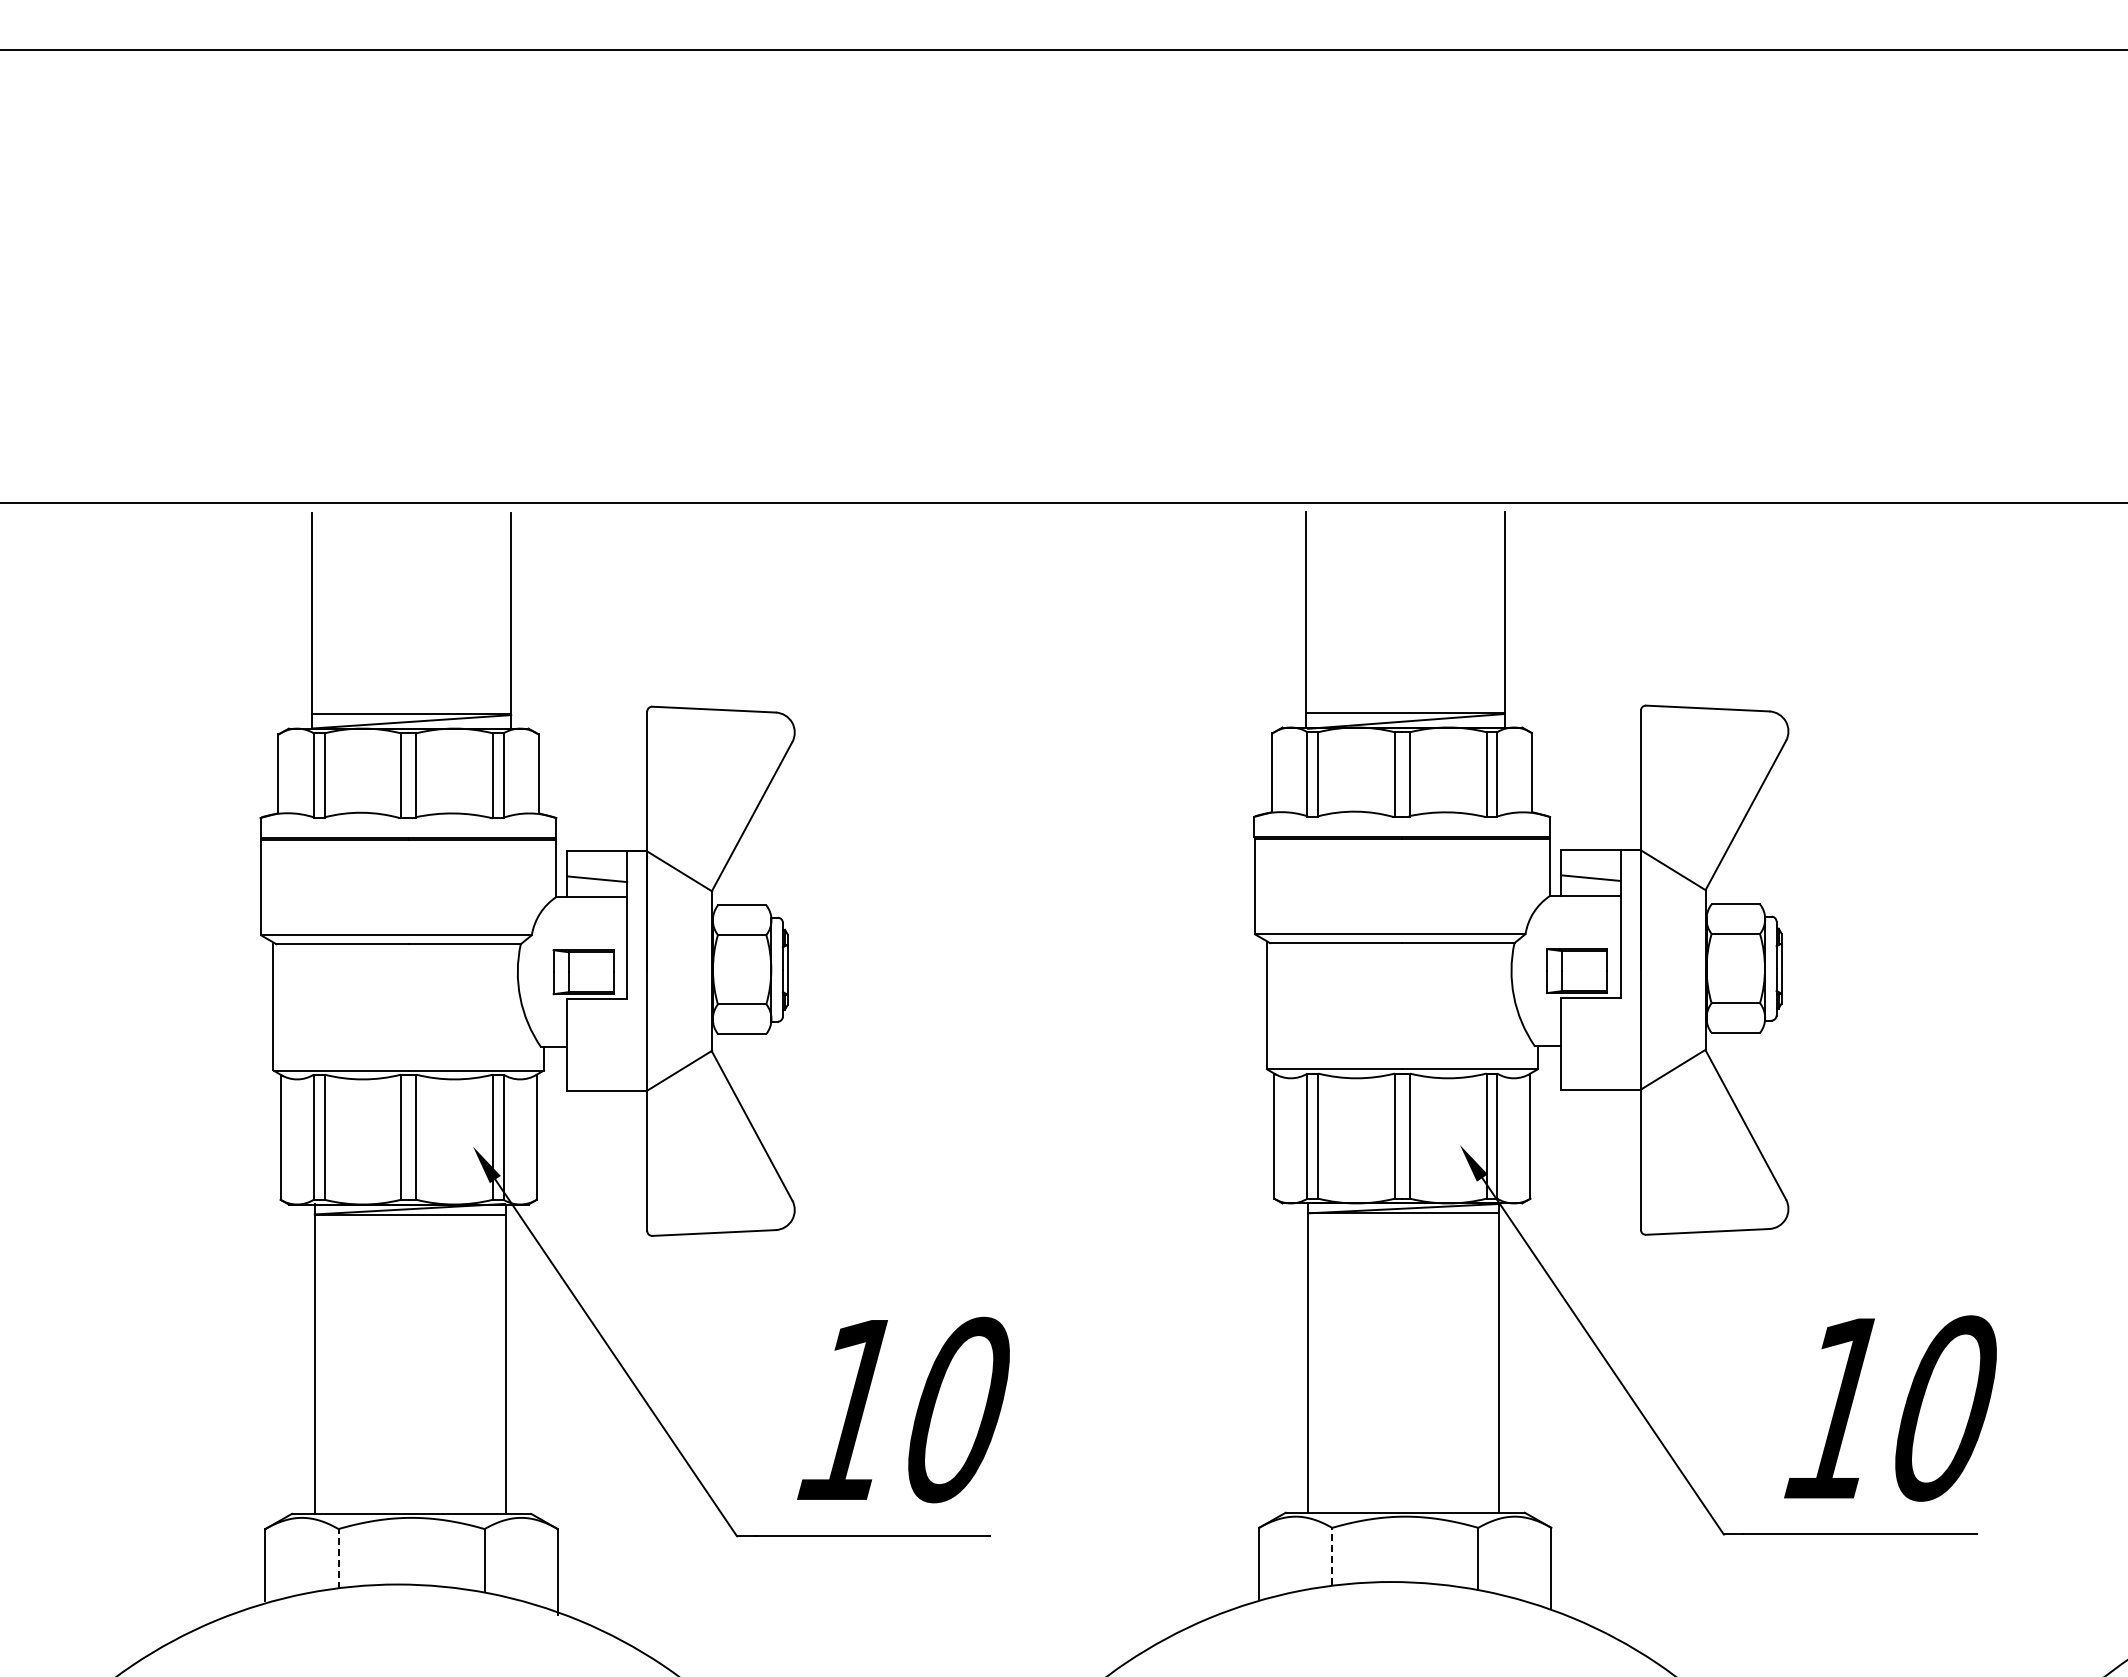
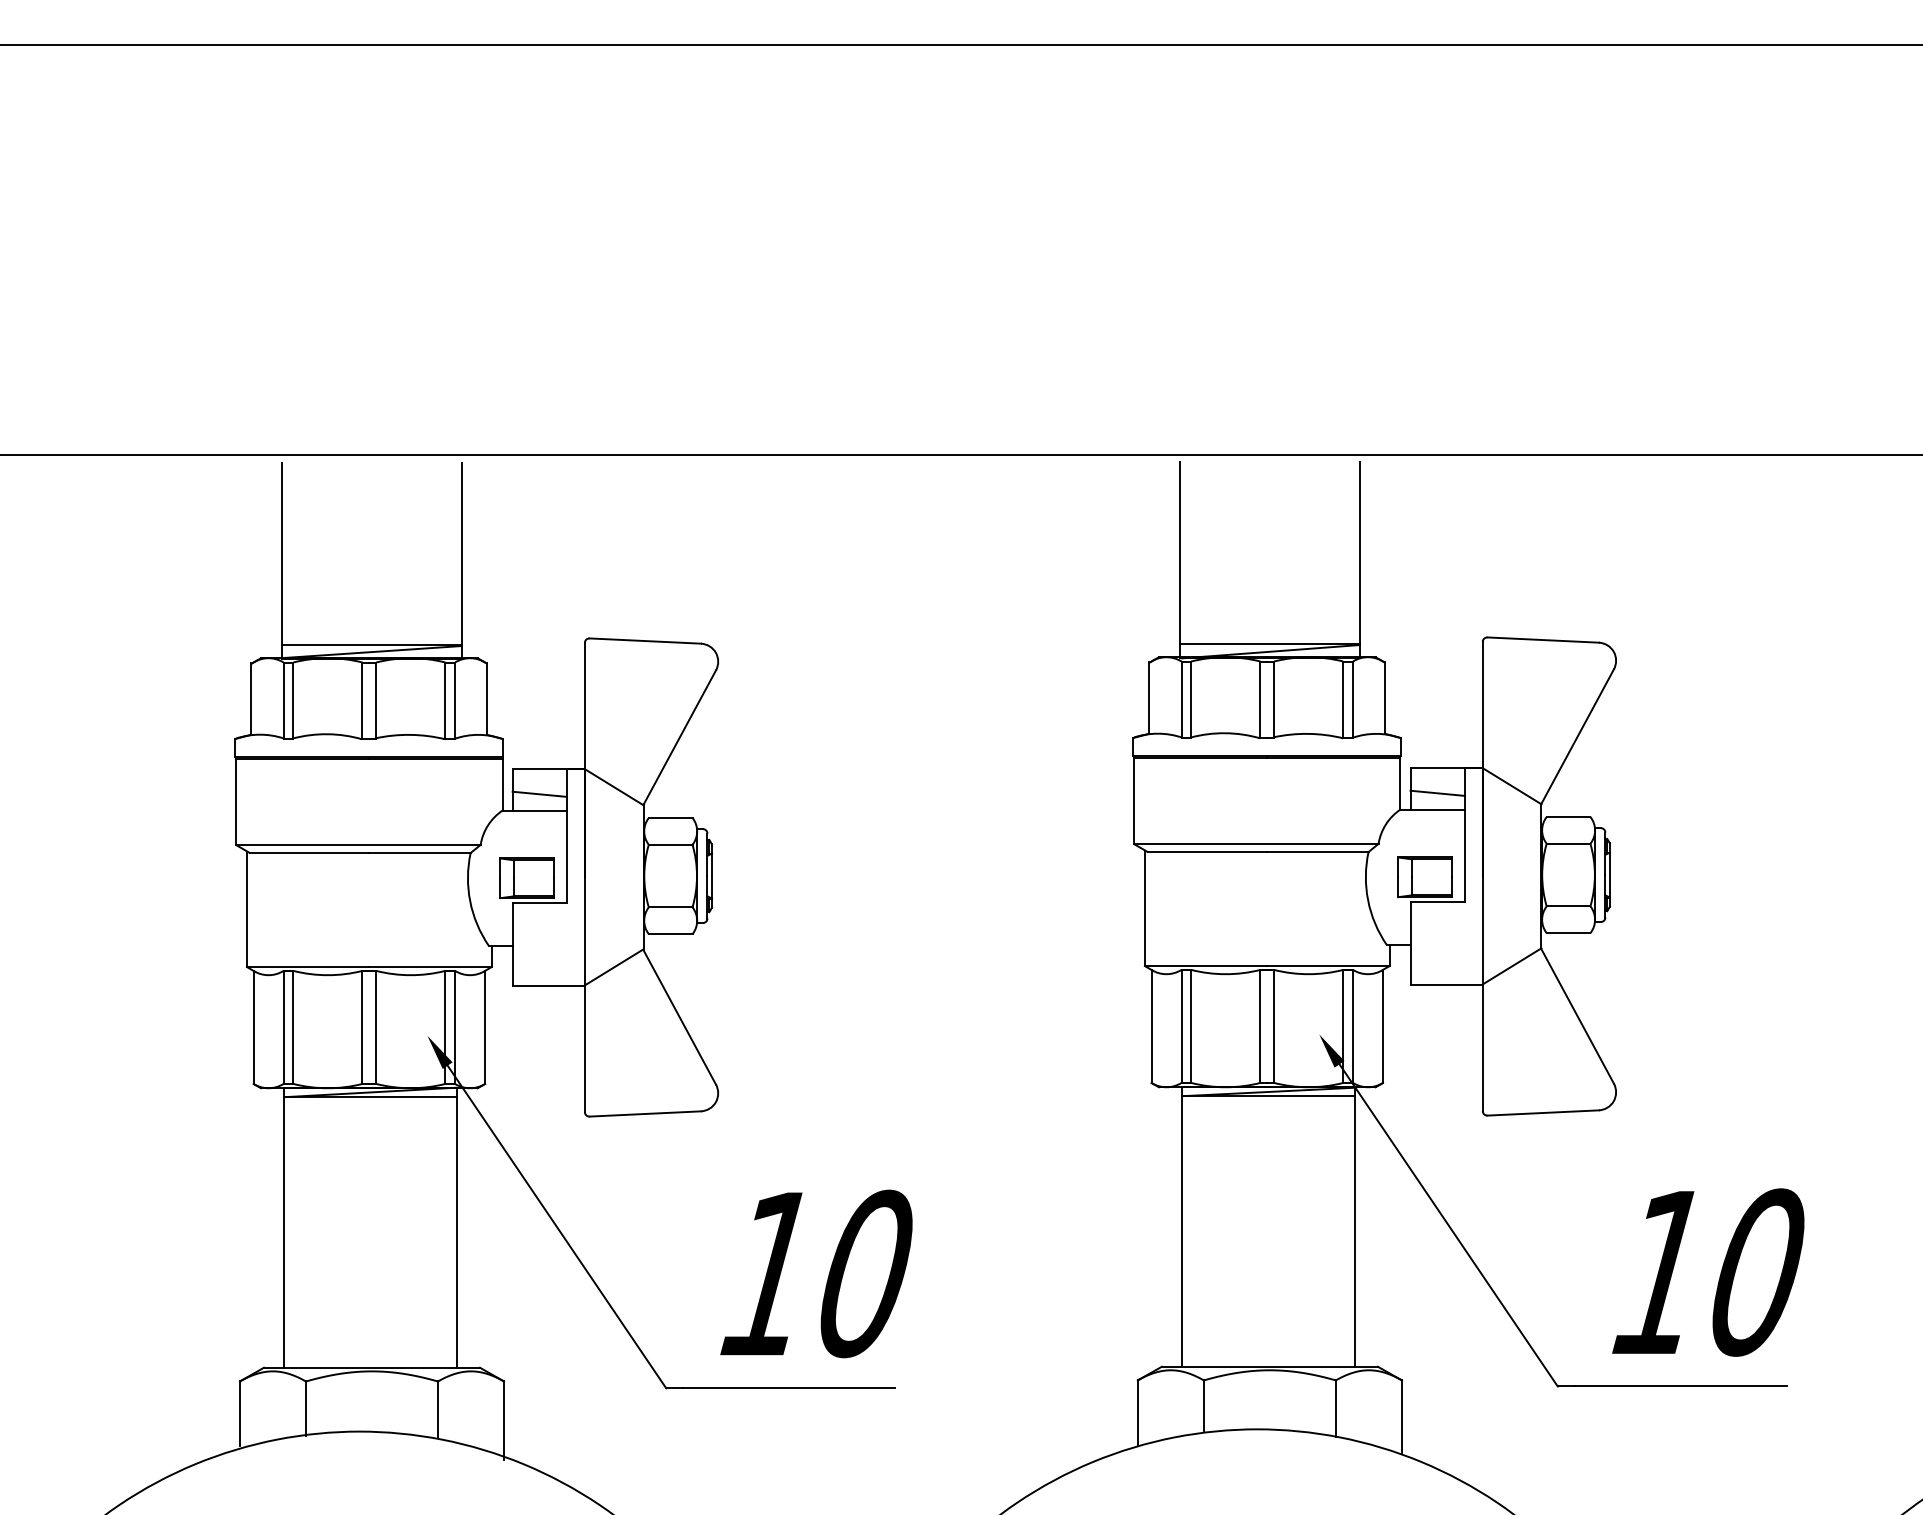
line: (1332, 1556) -> (1204, 1406), dashed -> solid
line: (338, 1559) -> (305, 1408), dashed -> solid

